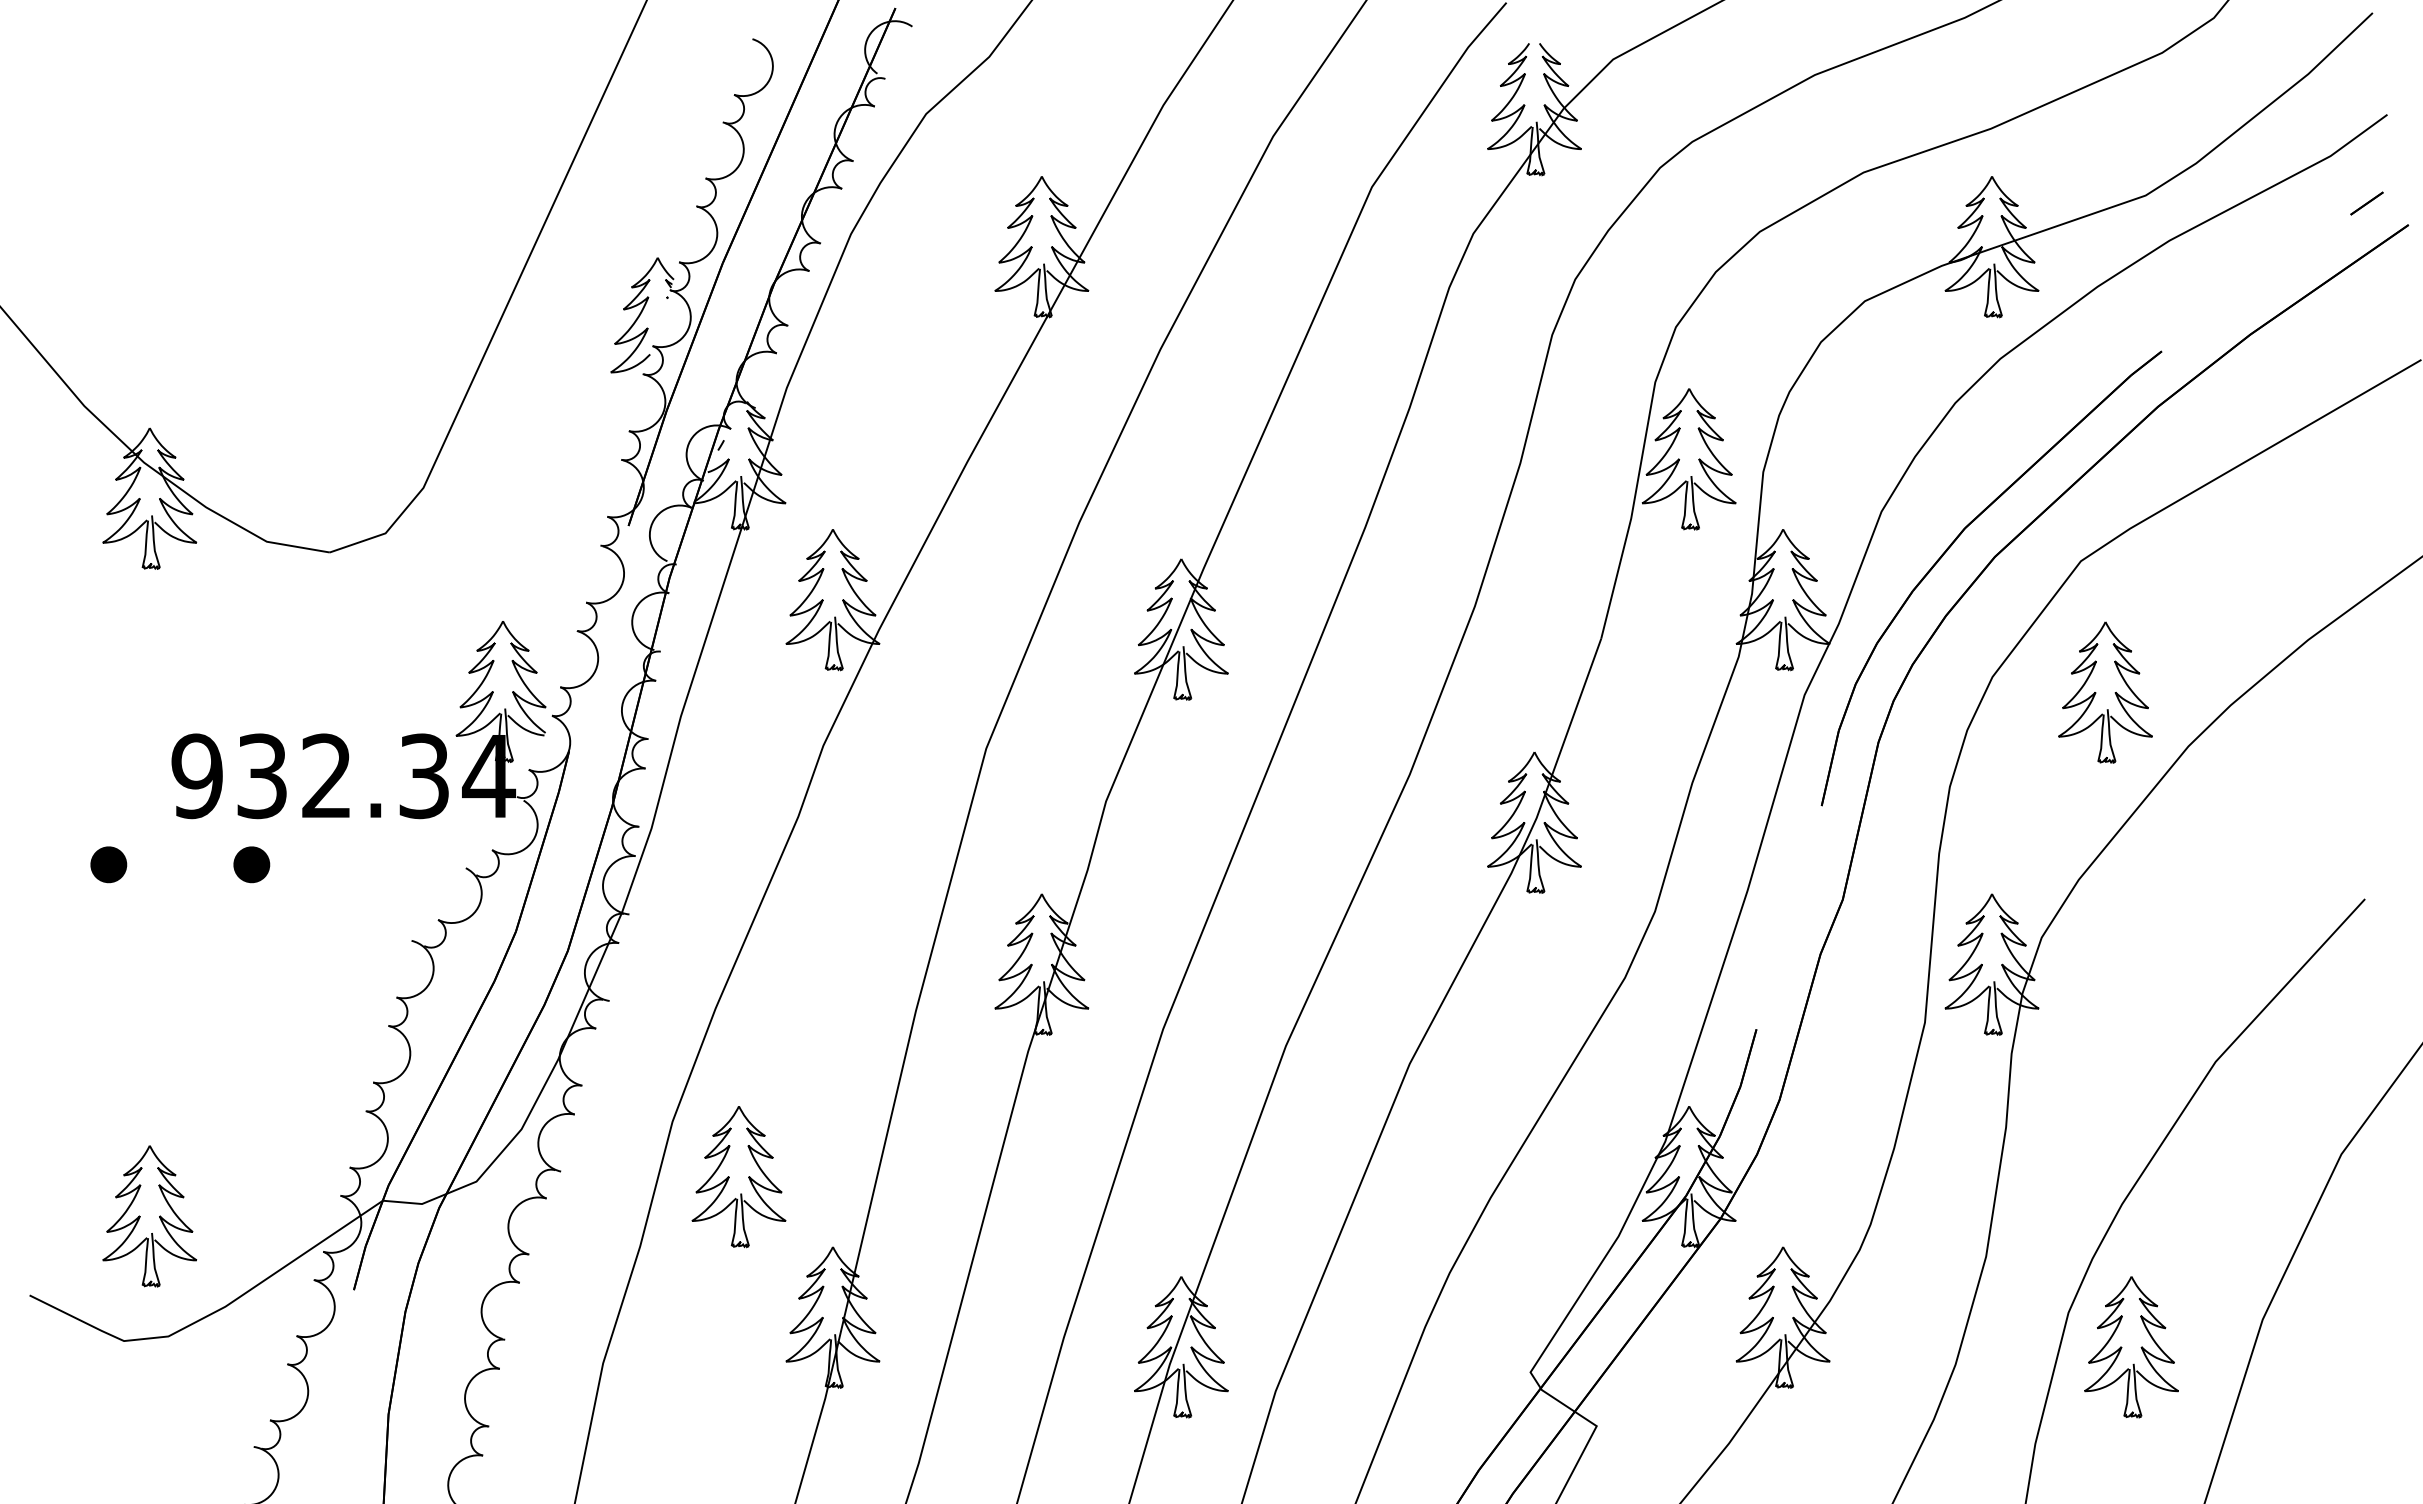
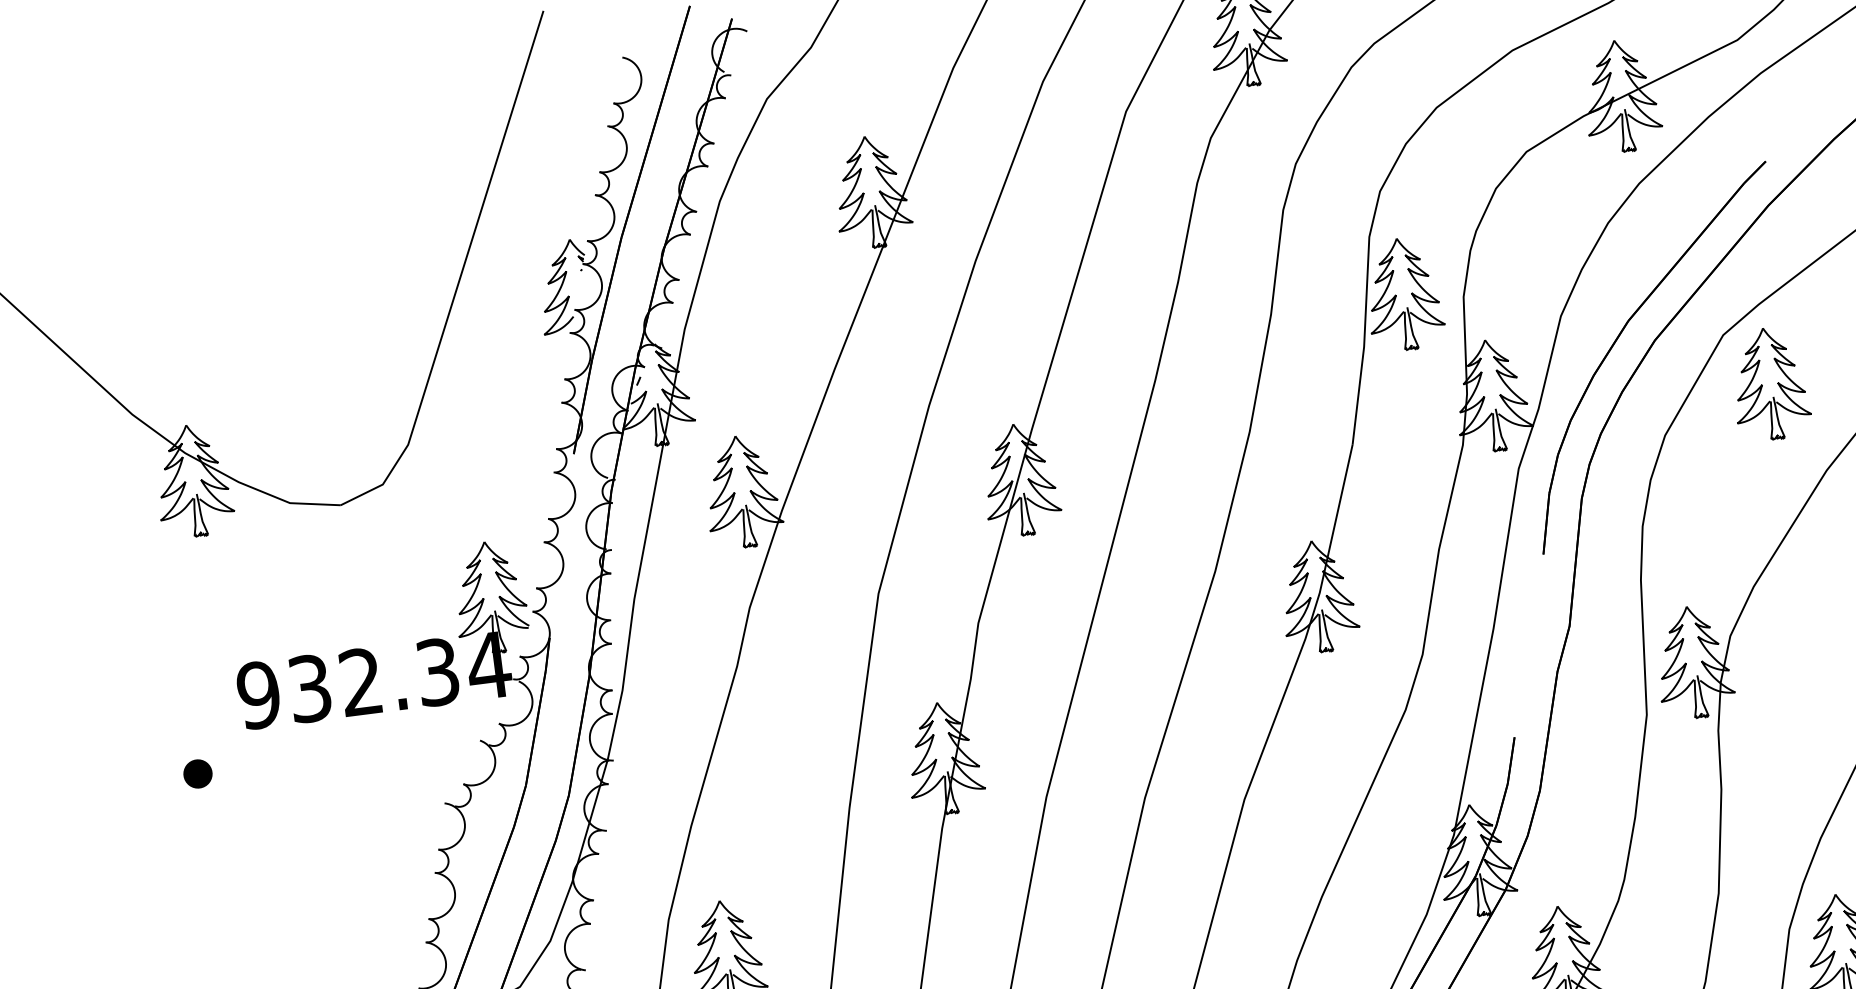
part: (2105, 692) -> (1770, 383), moved
part: (251, 864) -> (310, 759), removed

